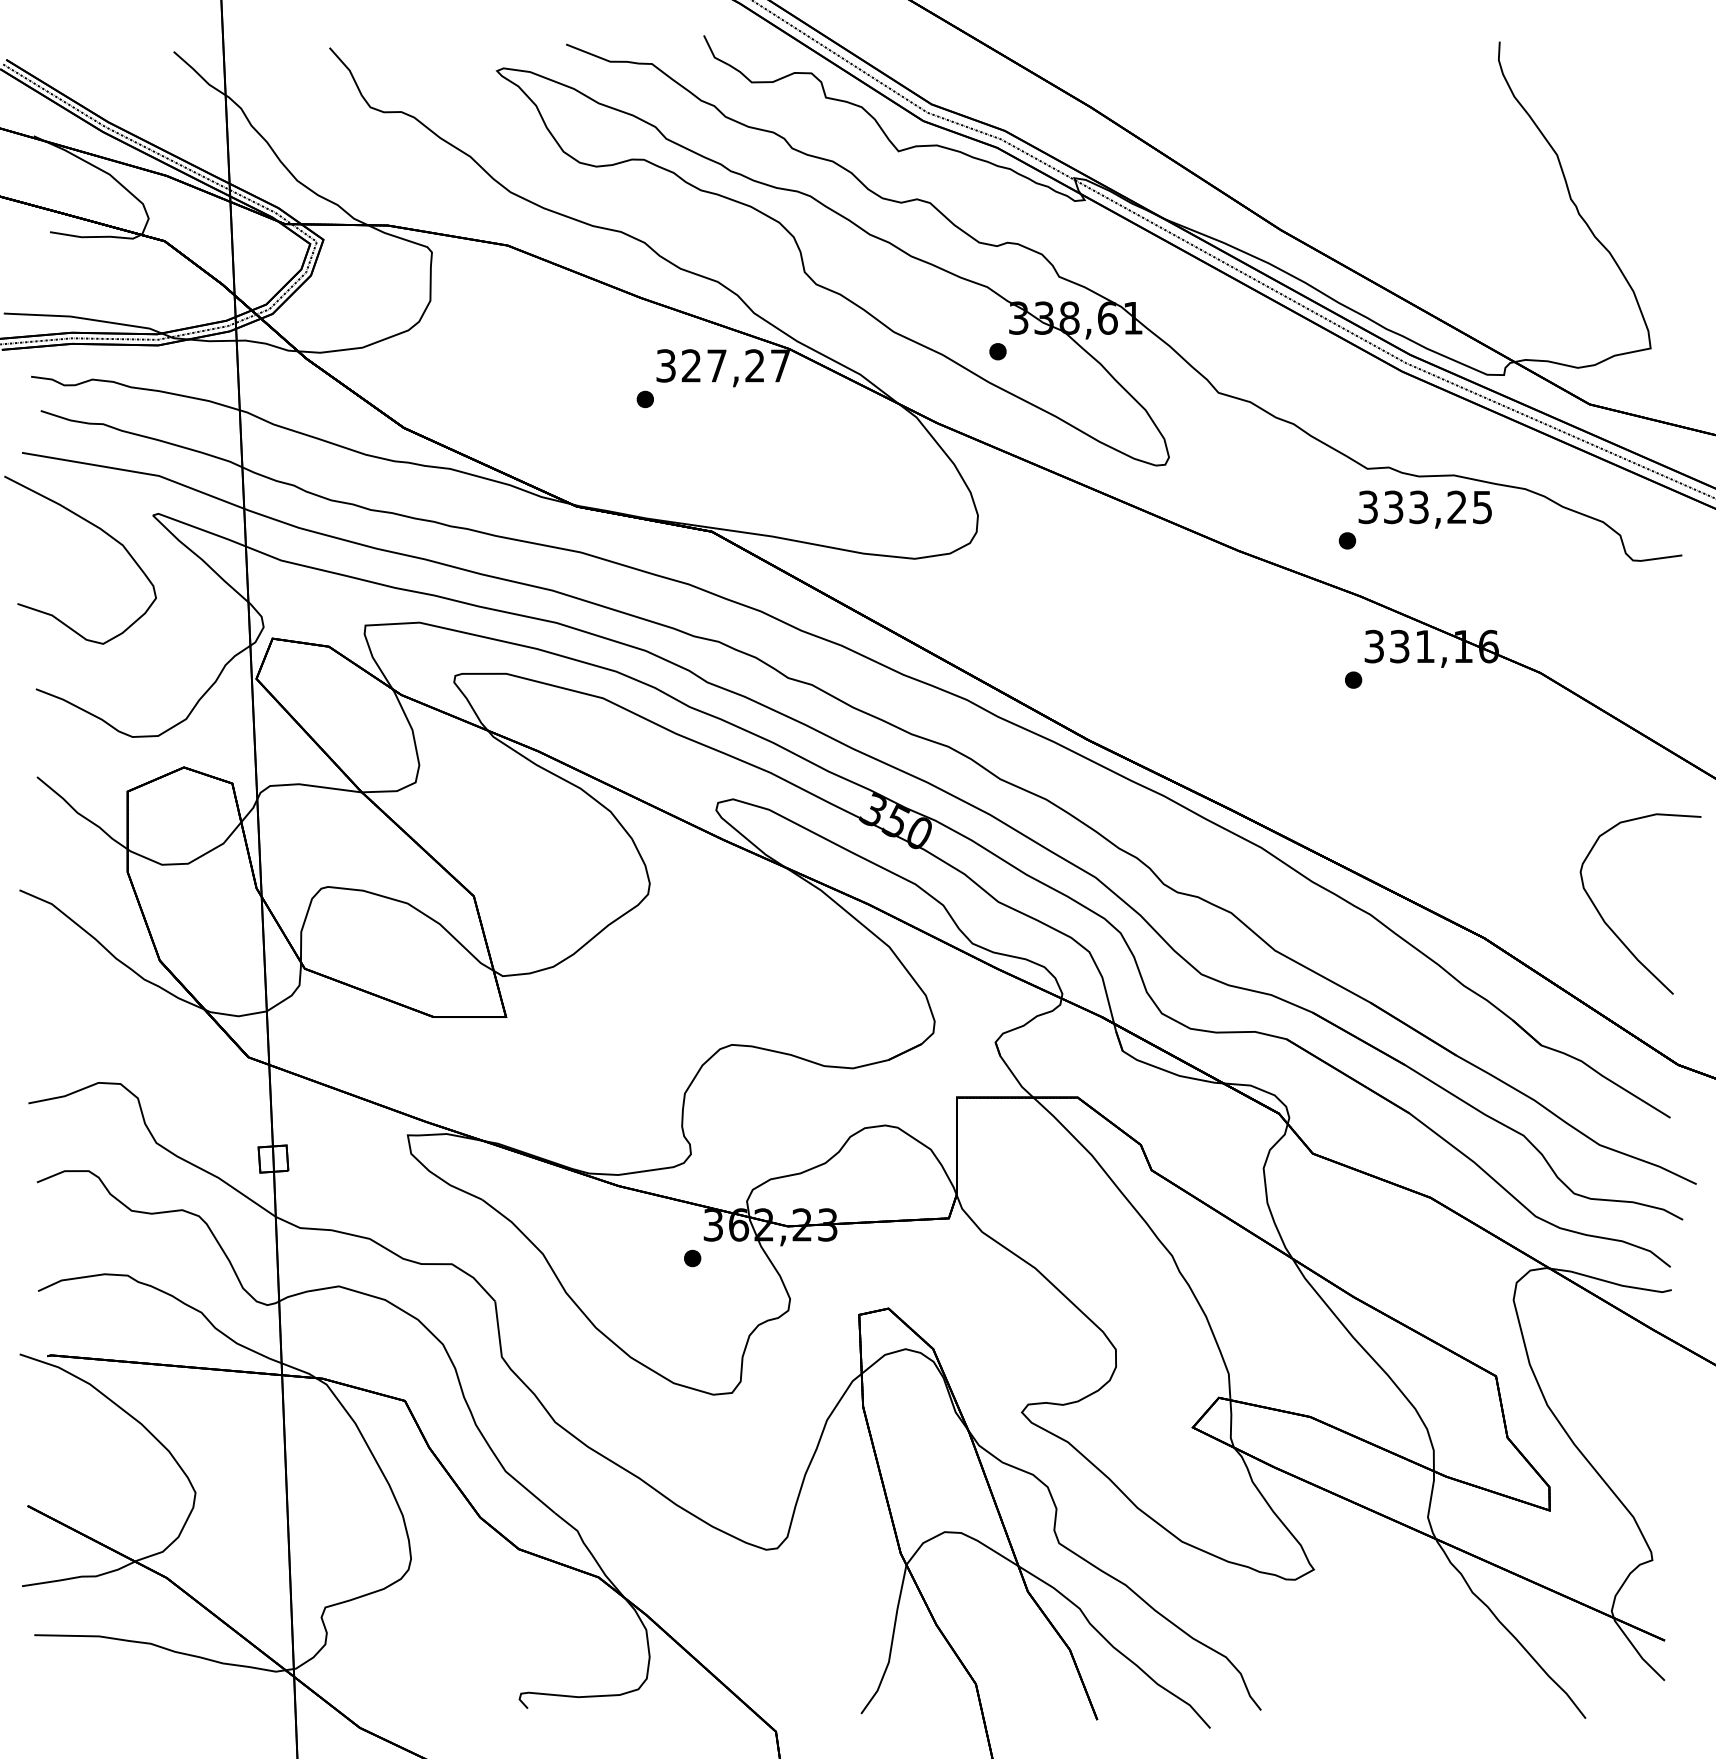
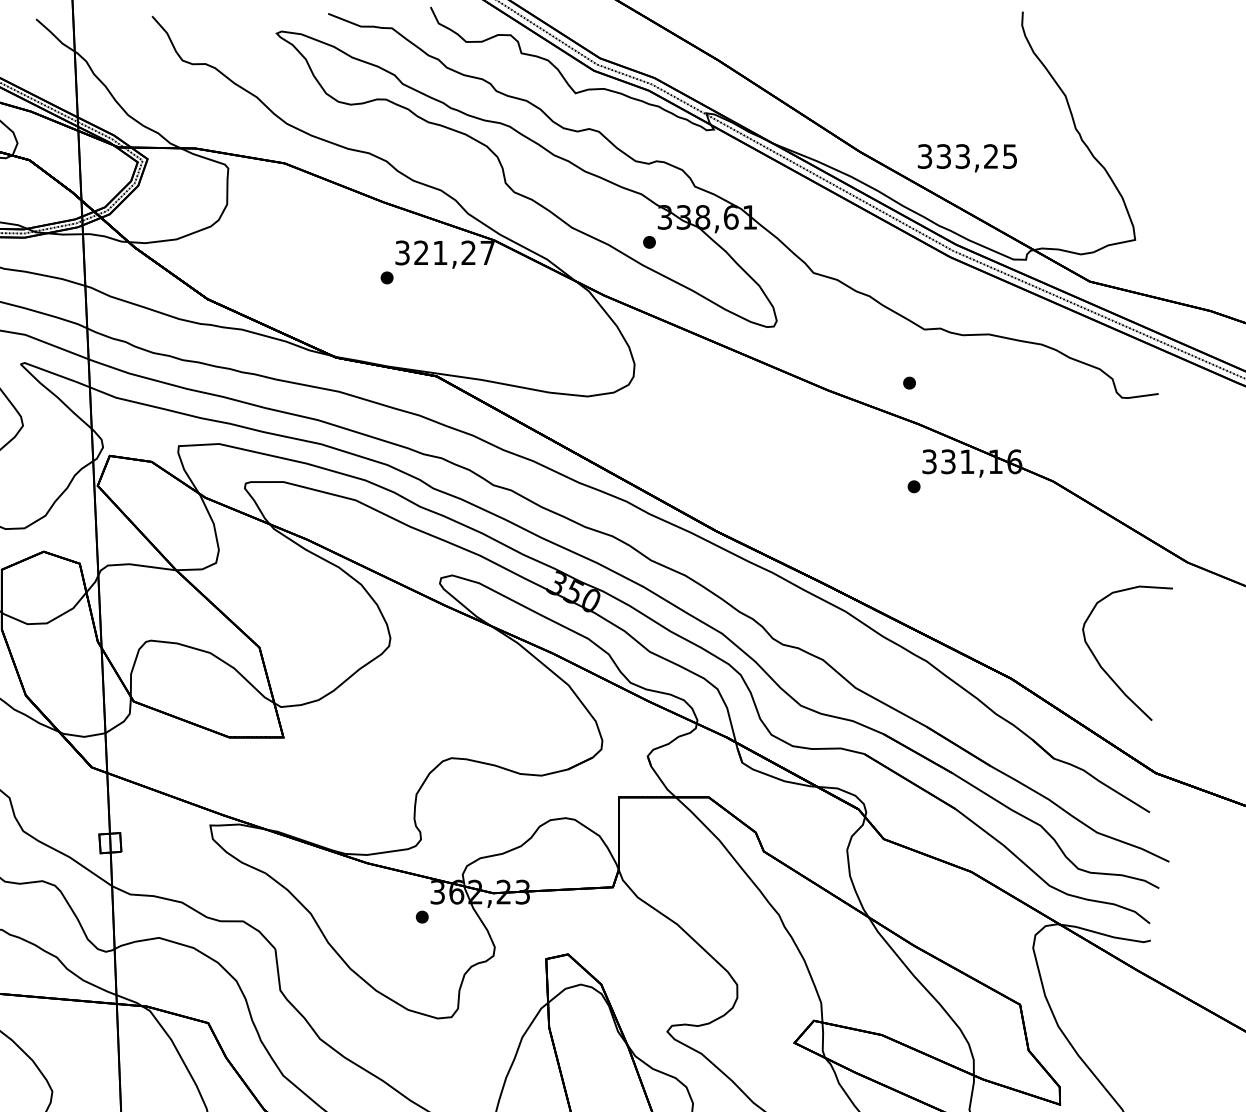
text: (716, 365) -> (440, 252), 327,27 -> 321,27
text: (1424, 509) -> (966, 158), moved

